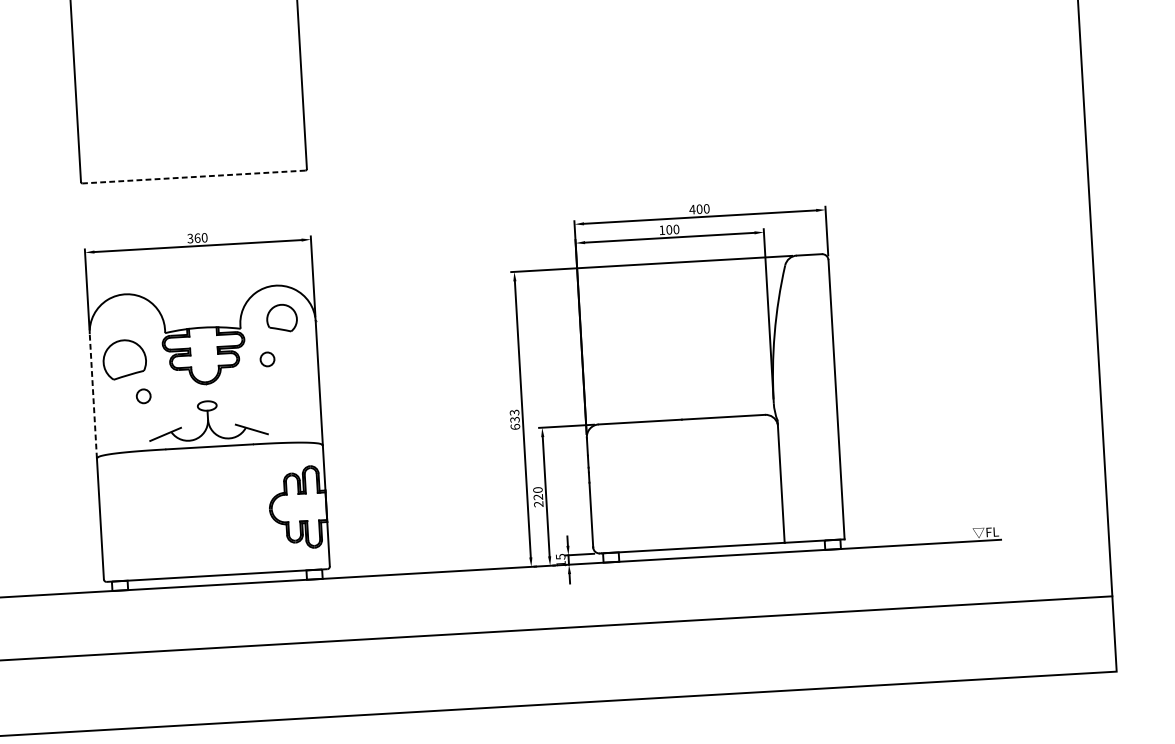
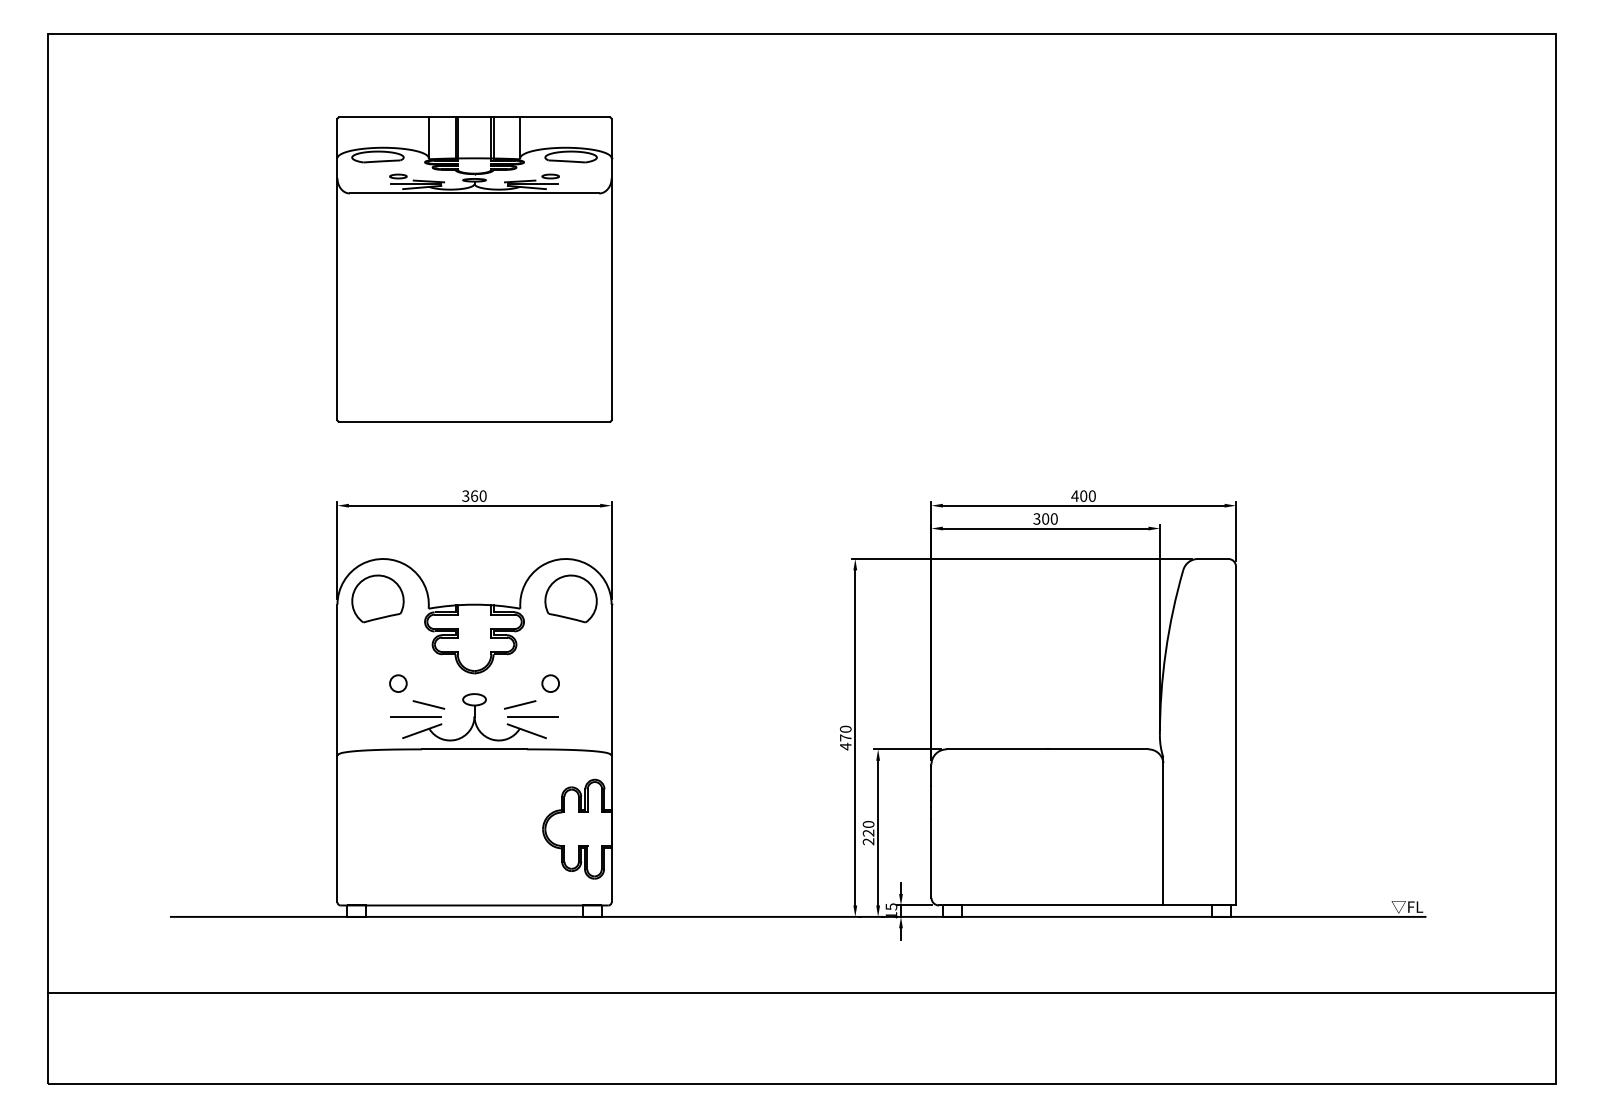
line: (193, 176) -> (474, 421), dashed -> solid
text: (661, 229) -> (1036, 518), 100 -> 300
part: (281, 317) -> (570, 598), size x1.43
part: (124, 359) -> (377, 598), moved
circle: (267, 359) -> (550, 683), moved
line: (93, 395) -> (337, 679), dashed -> solid
line: (244, 407) -> (519, 704), added
line: (169, 412) -> (428, 704), added
line: (255, 417) -> (532, 716), added
text: (514, 419) -> (845, 737), 633 -> 470
line: (160, 422) -> (416, 716), added

